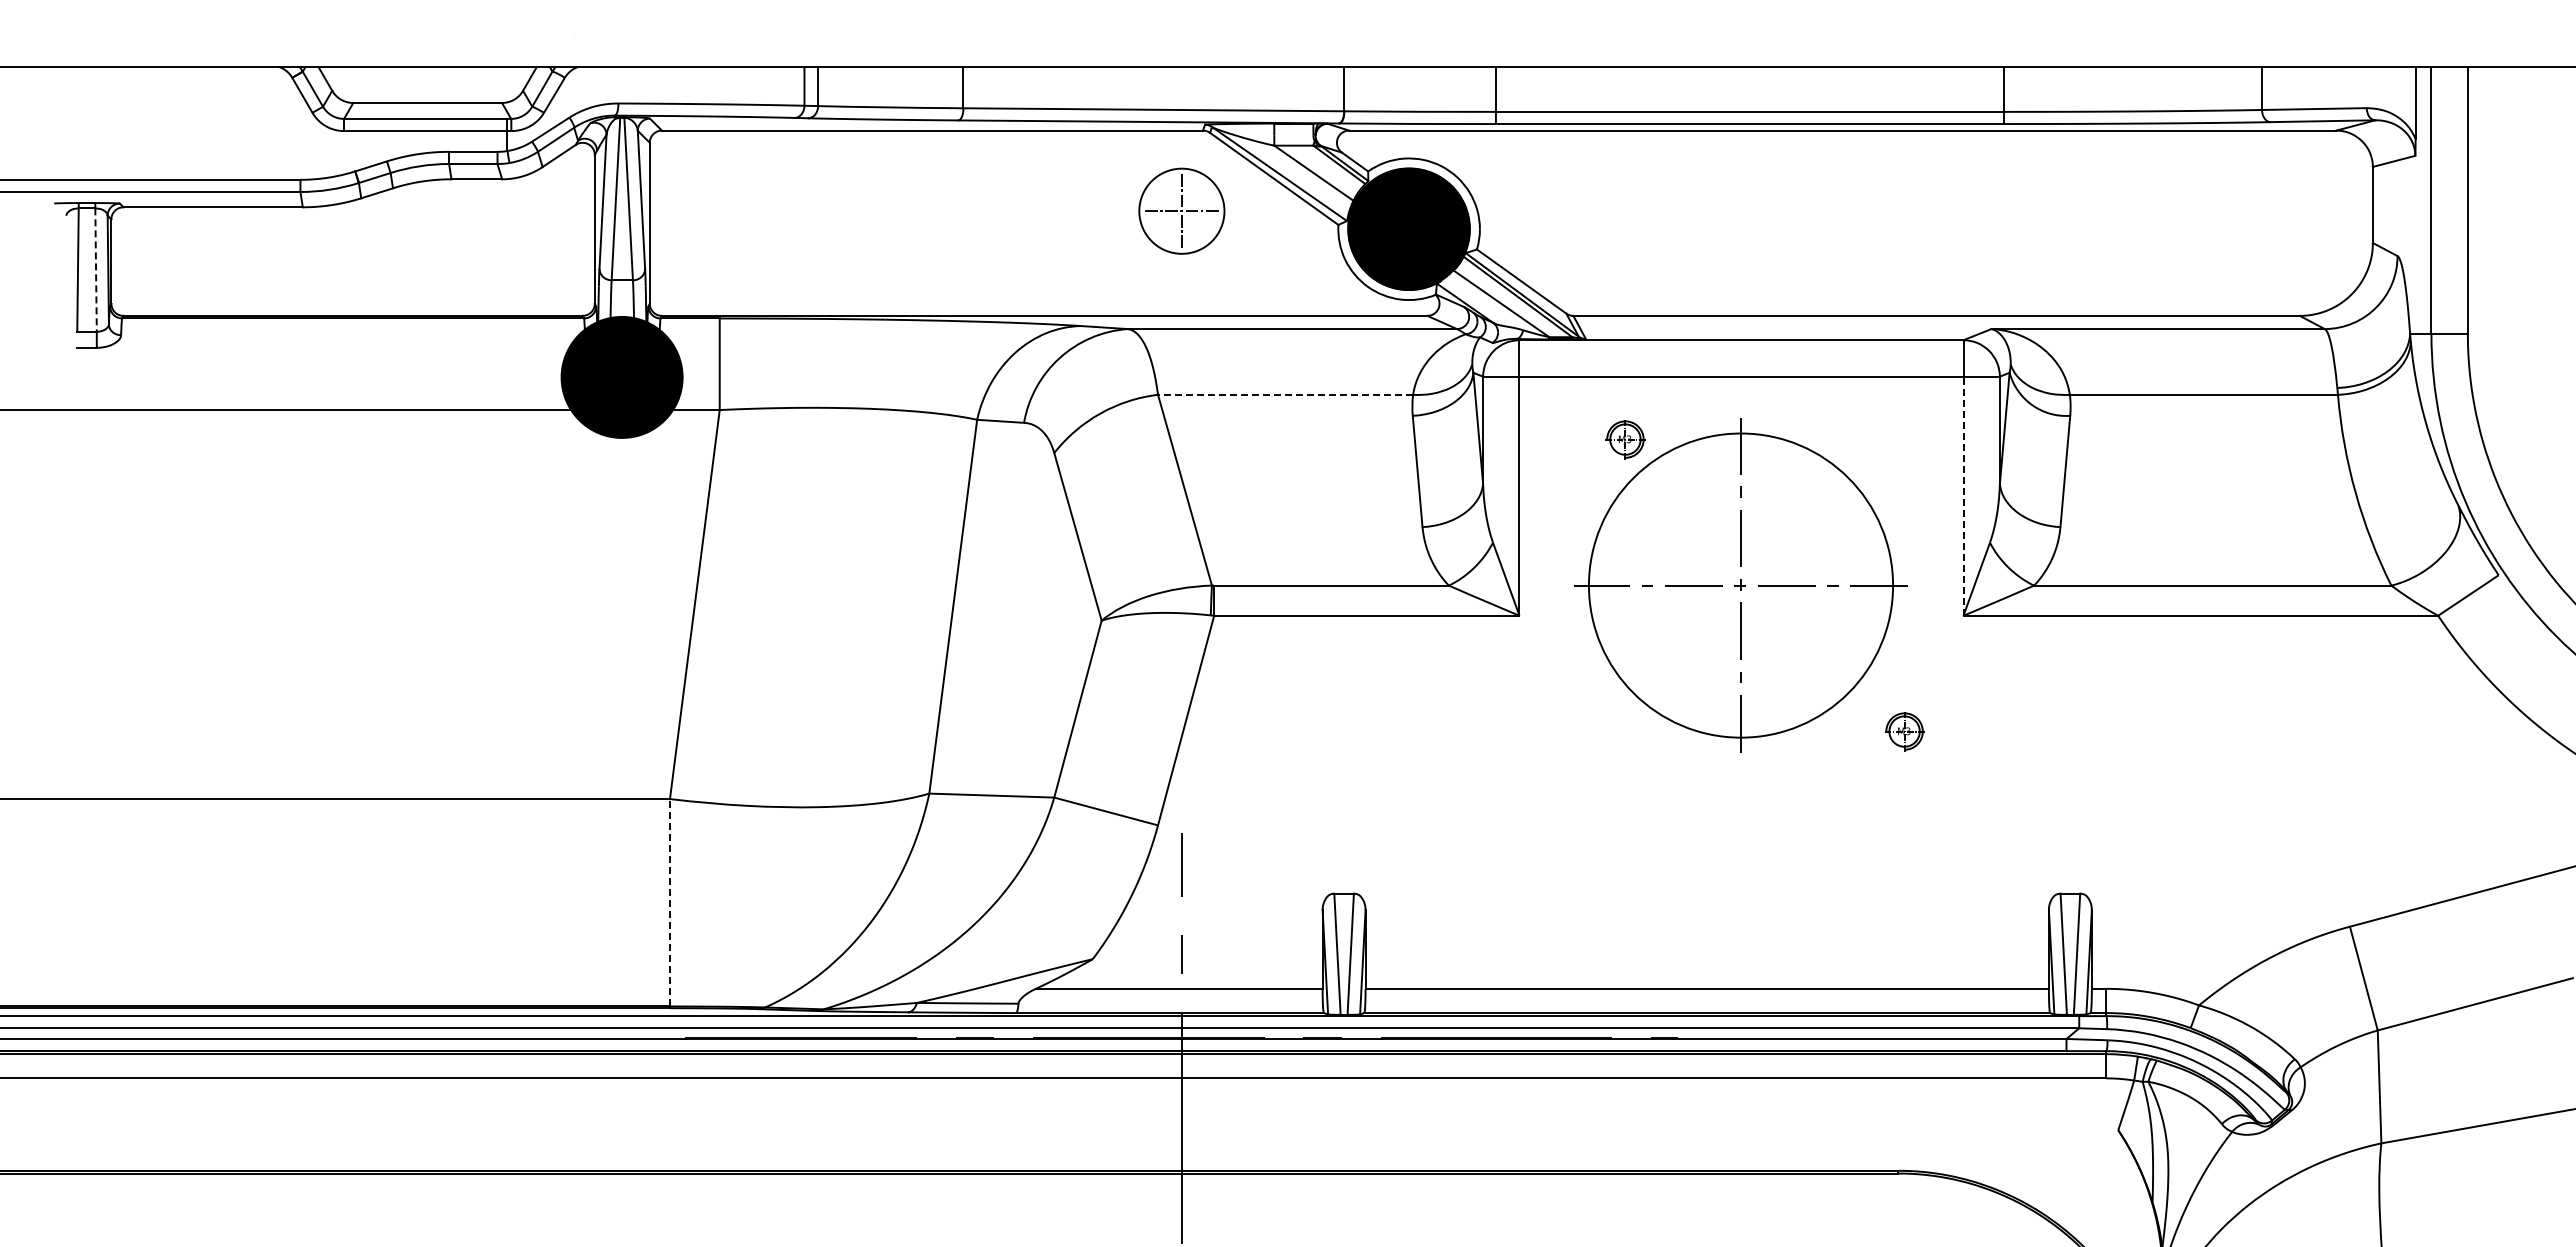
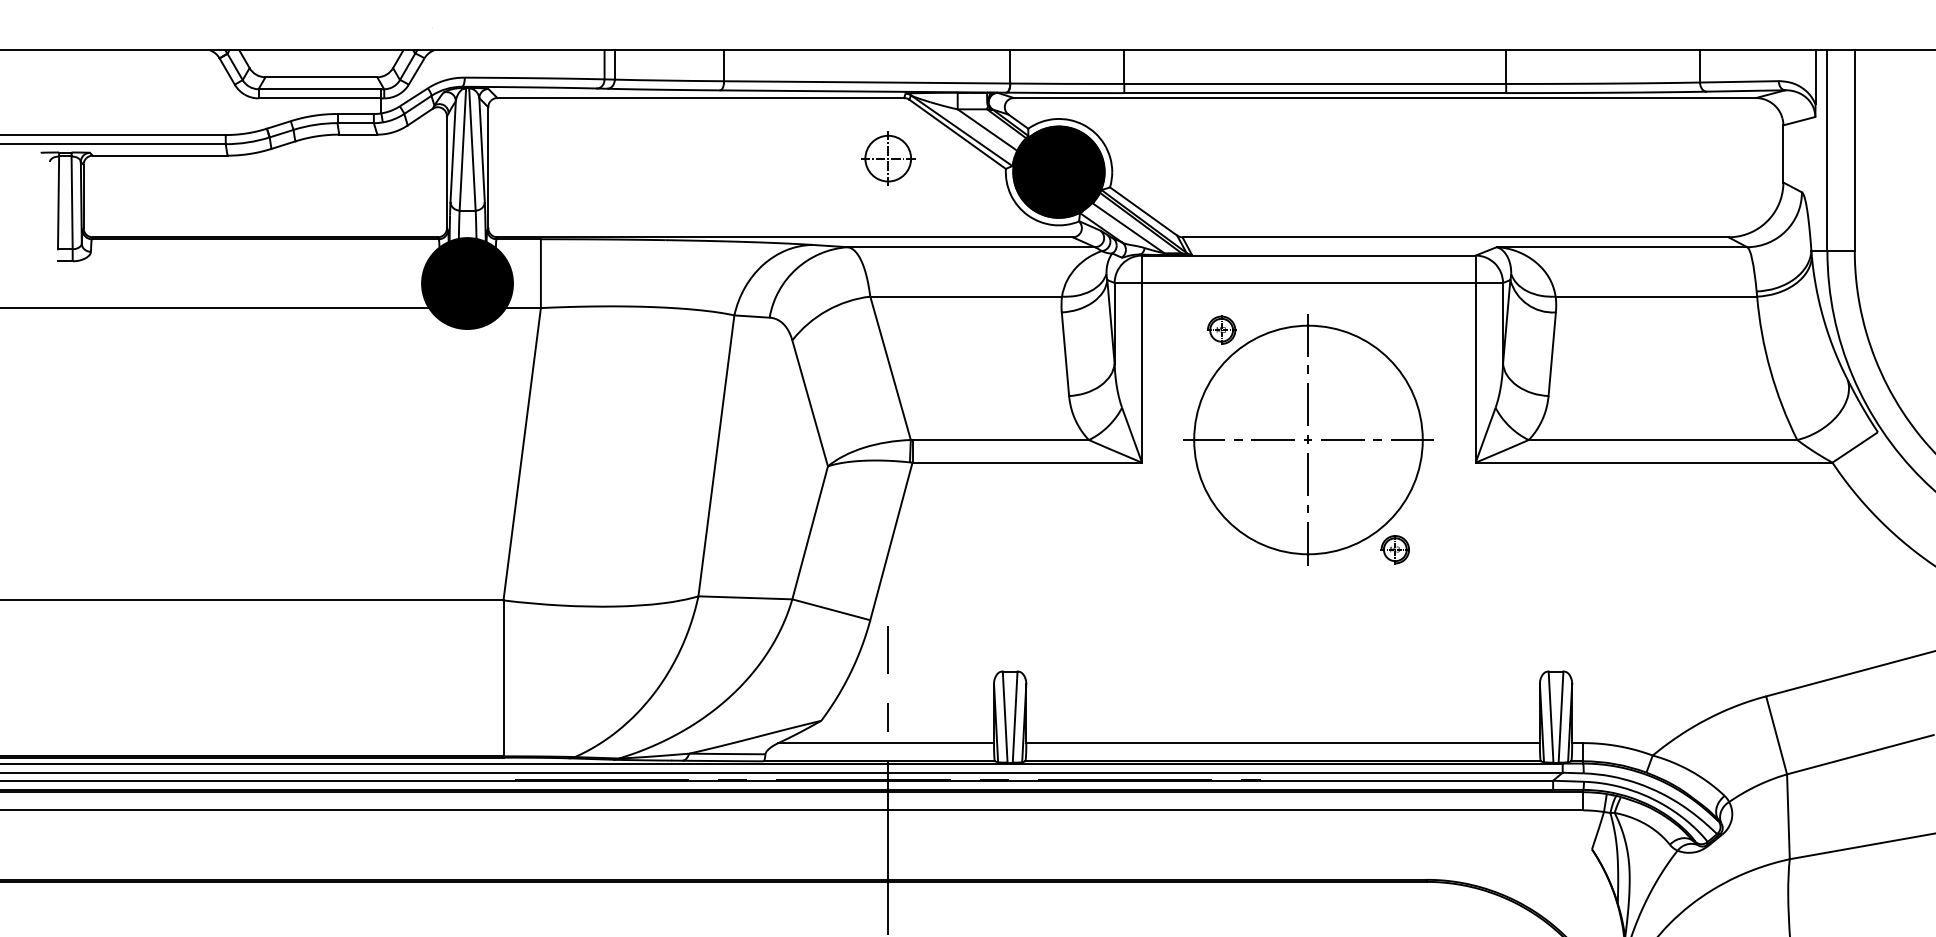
circle: (1181, 210) -> (887, 158), size x0.71
line: (96, 270) -> (72, 203), dashed -> solid
line: (1285, 394) -> (966, 296), dashed -> solid
line: (1963, 496) -> (1475, 373), dashed -> solid
part: (1904, 731) -> (1395, 549), moved
line: (669, 902) -> (503, 678), dashed -> solid

